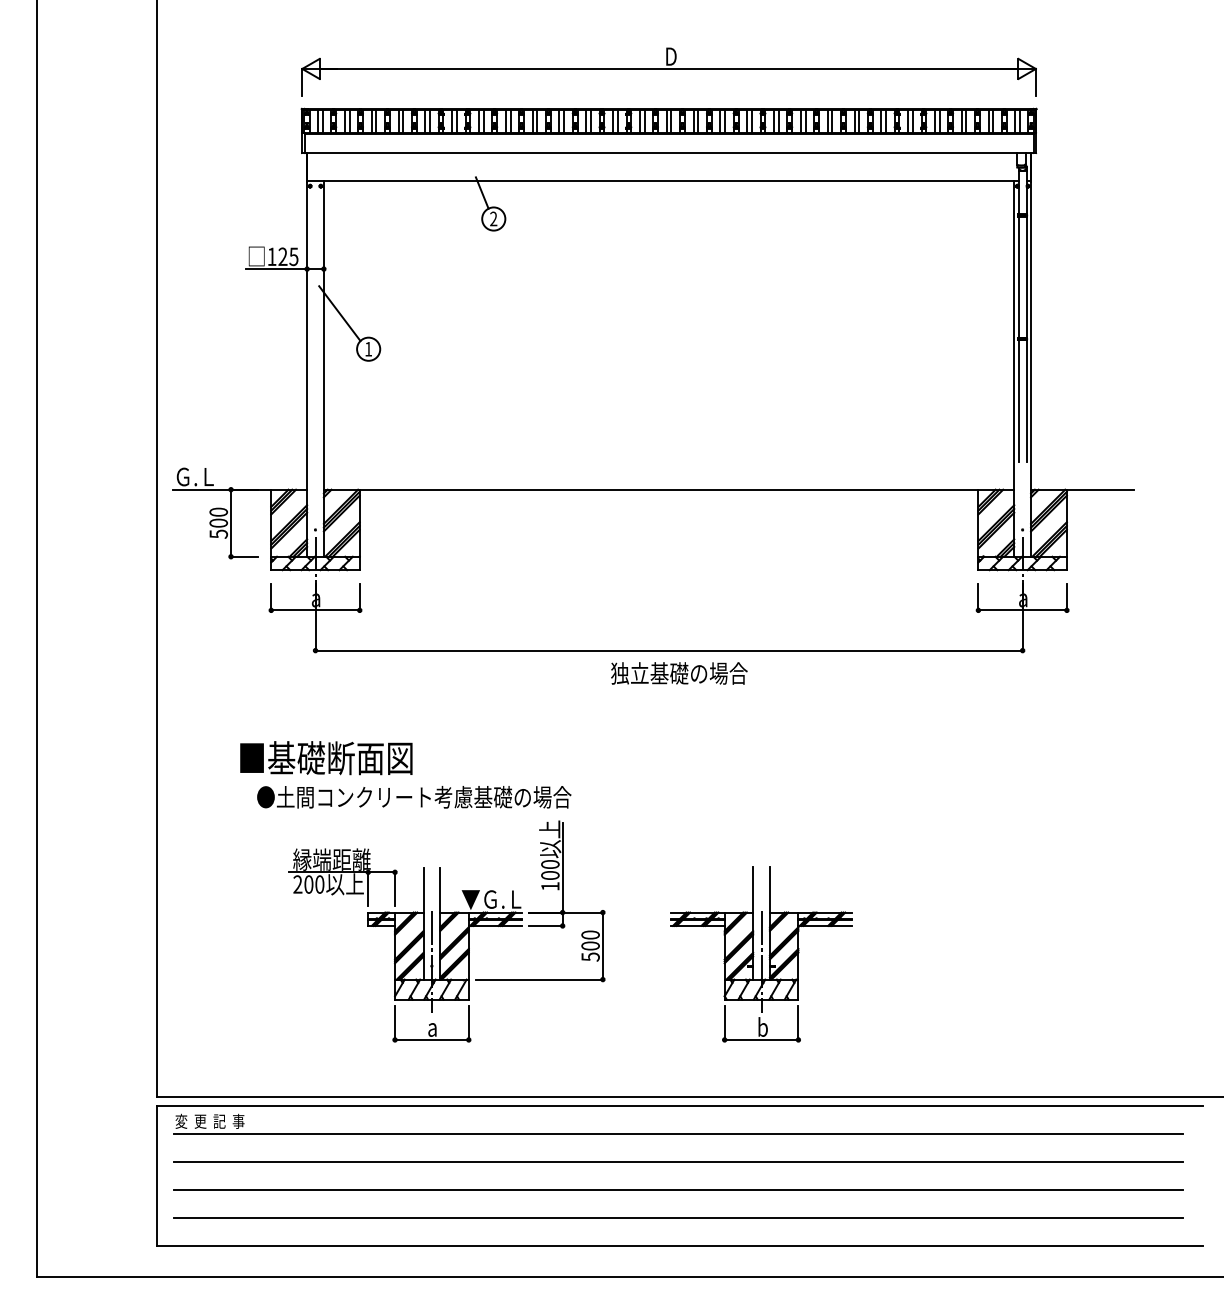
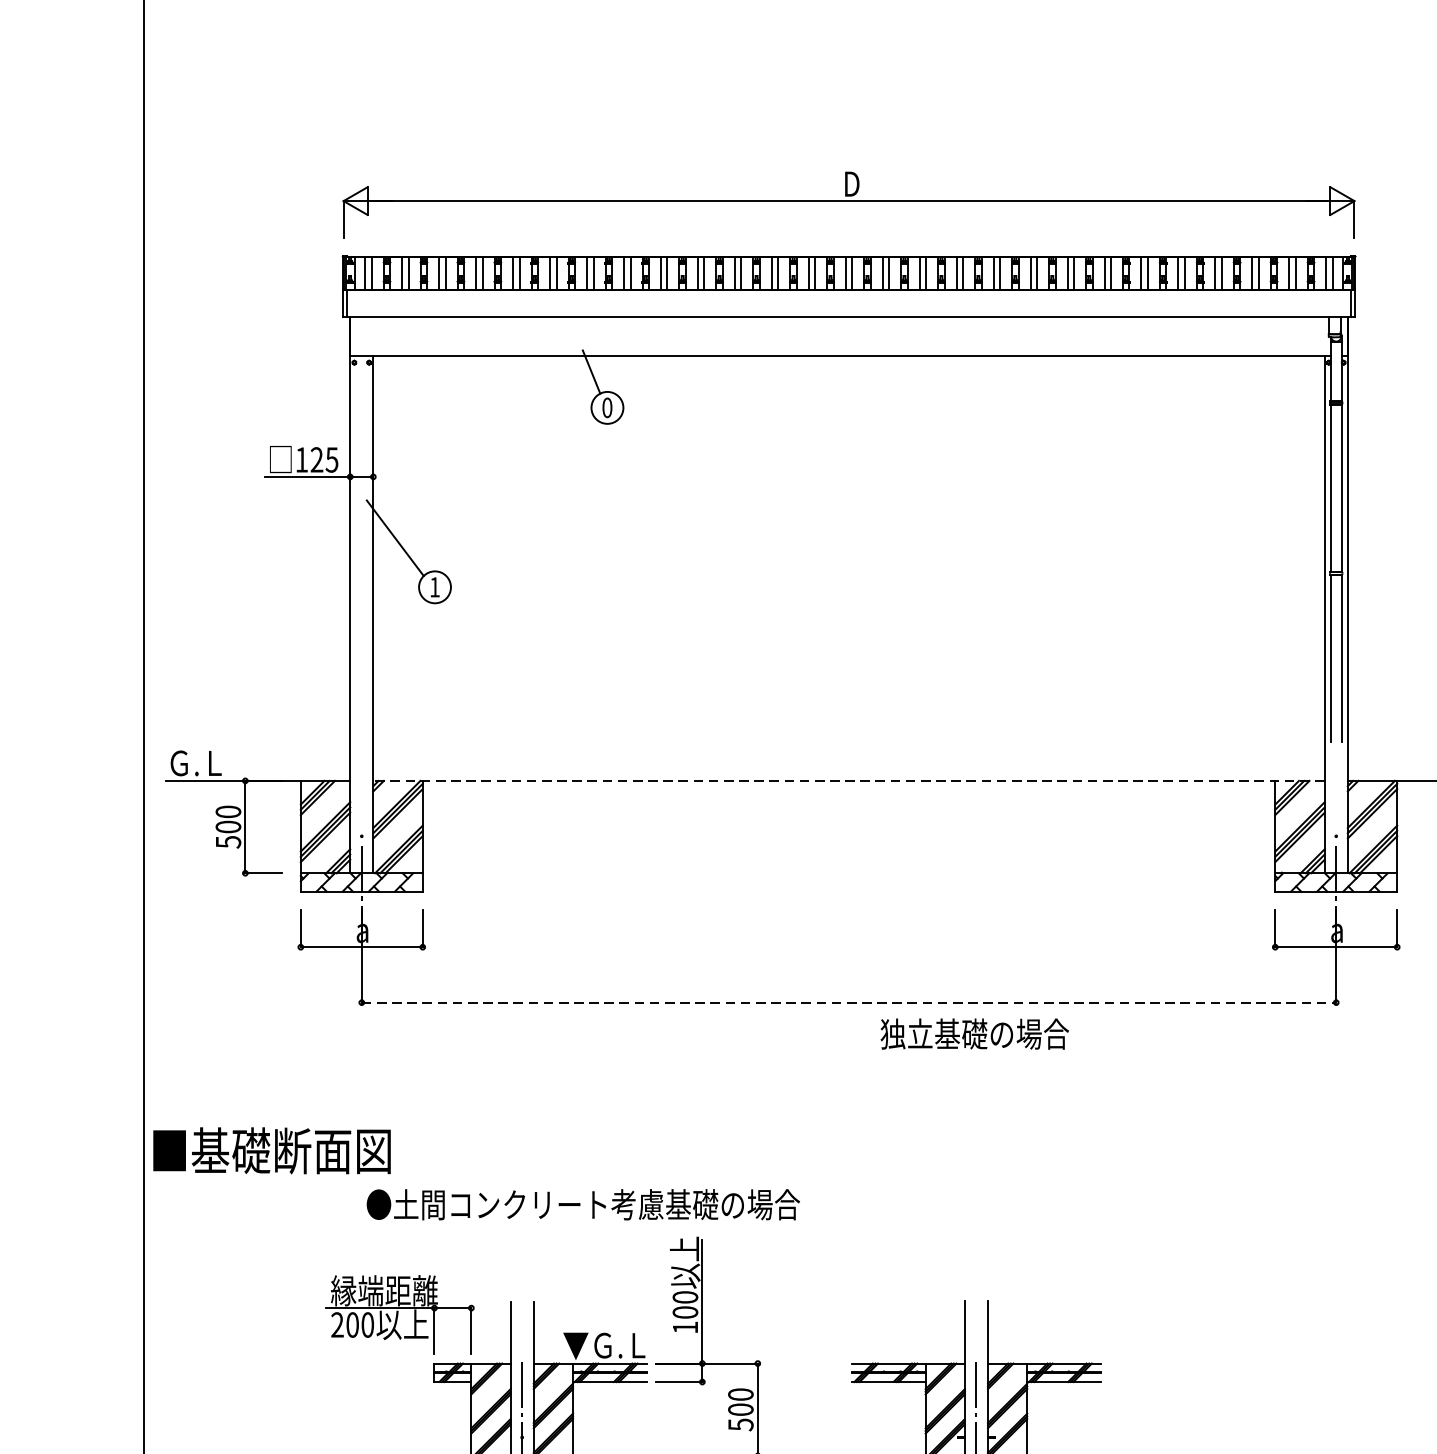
text: (493, 218) -> (607, 407), 2 -> 0
line: (668, 489) -> (848, 780), solid -> dashed
line: (669, 650) -> (849, 1002), solid -> dashed
text: (679, 673) -> (974, 1034), moved
text: (326, 758) -> (272, 1151), moved
text: (414, 797) -> (583, 1205), moved

